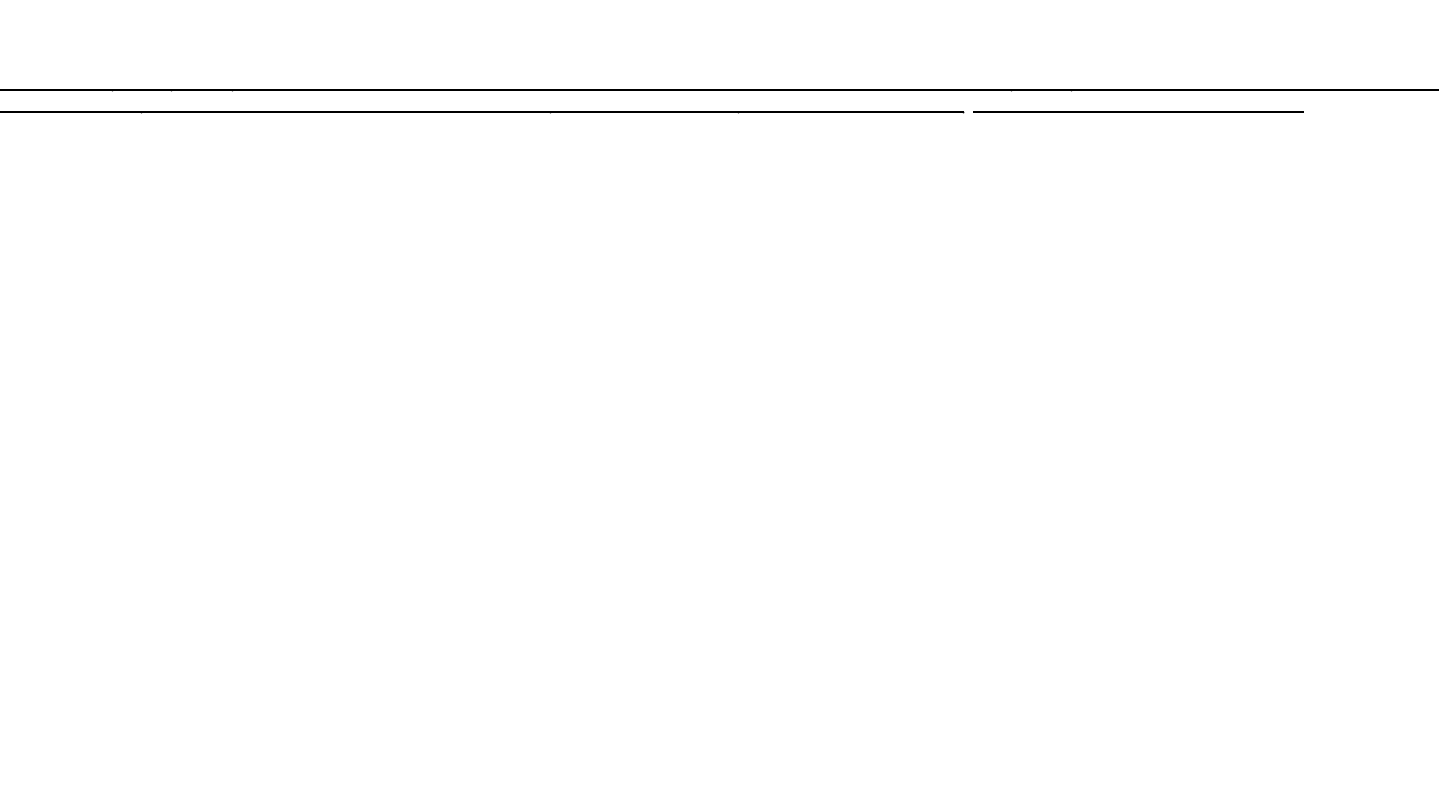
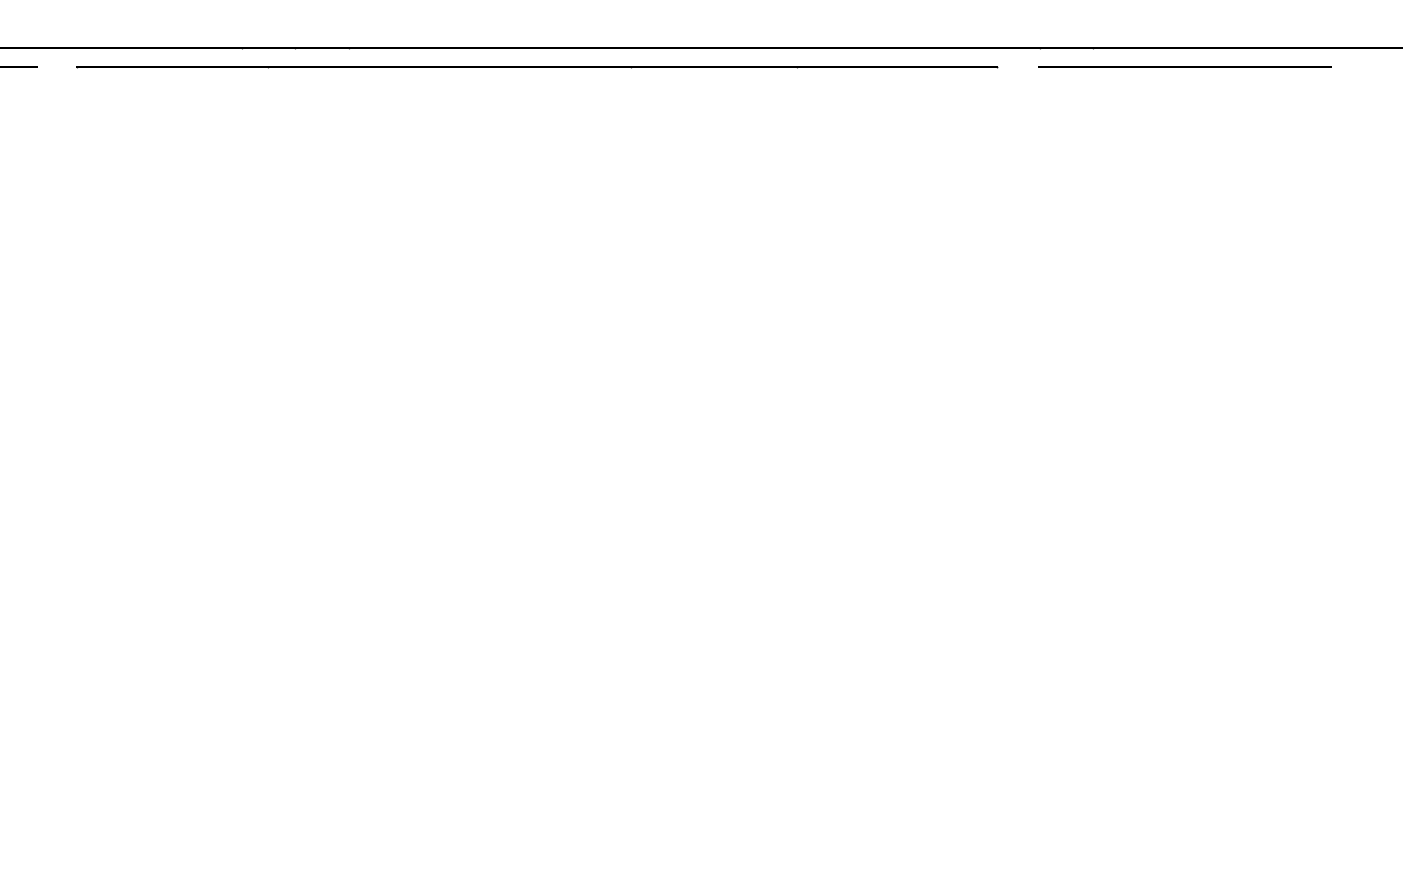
line: (1137, 110) -> (1184, 66), moved

